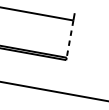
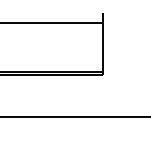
line: (69, 39) -> (102, 47), dashed -> solid

